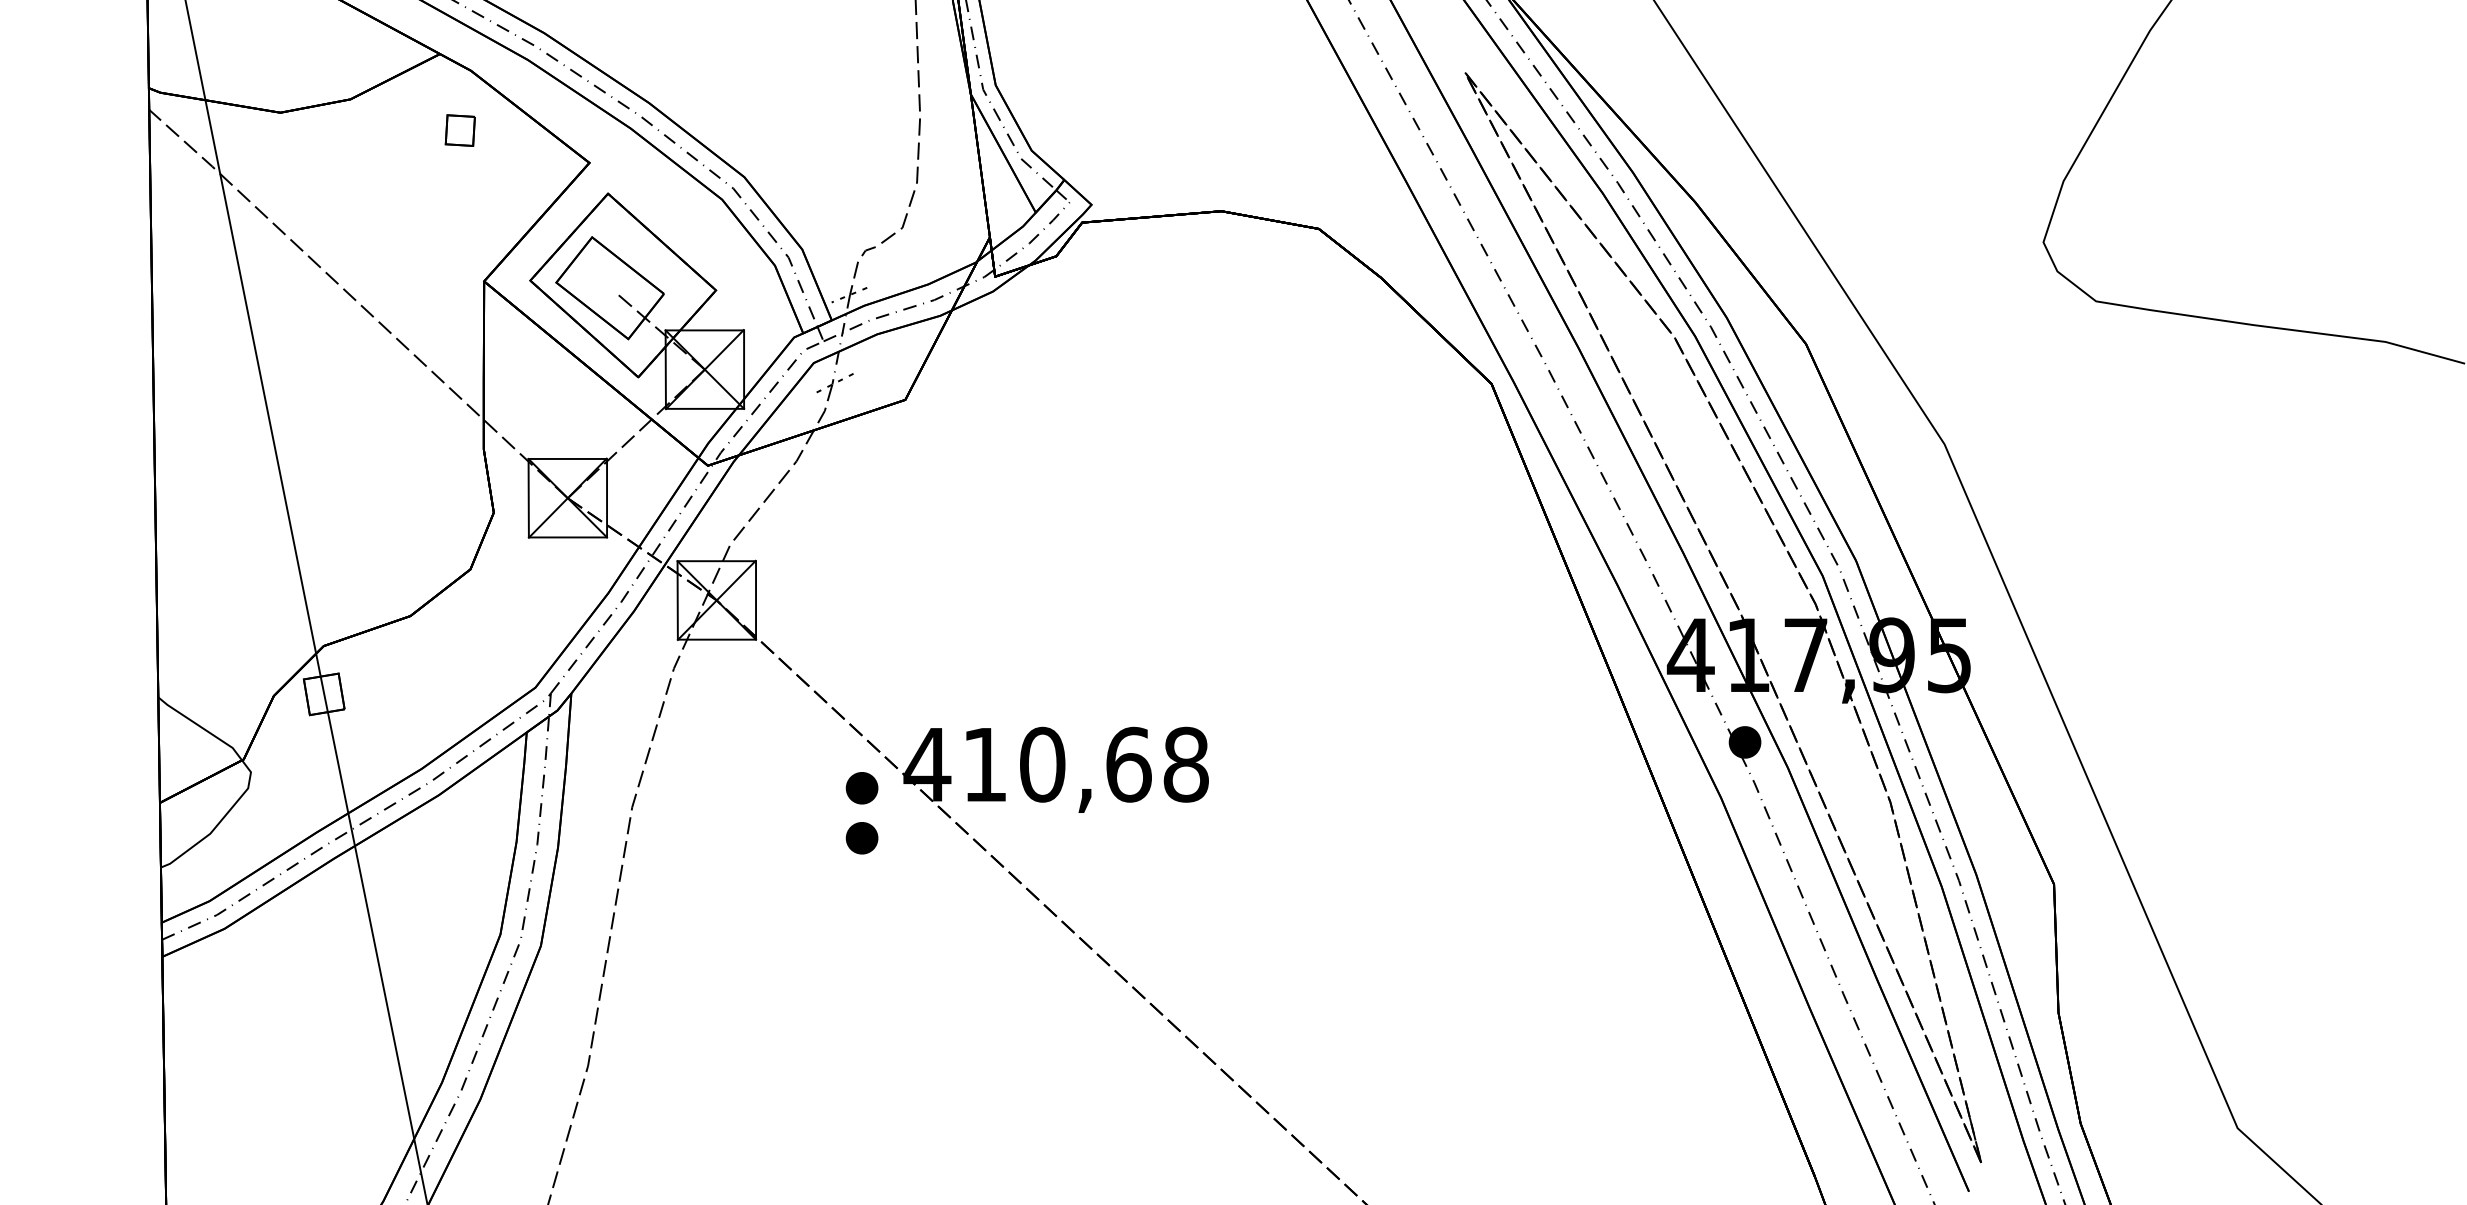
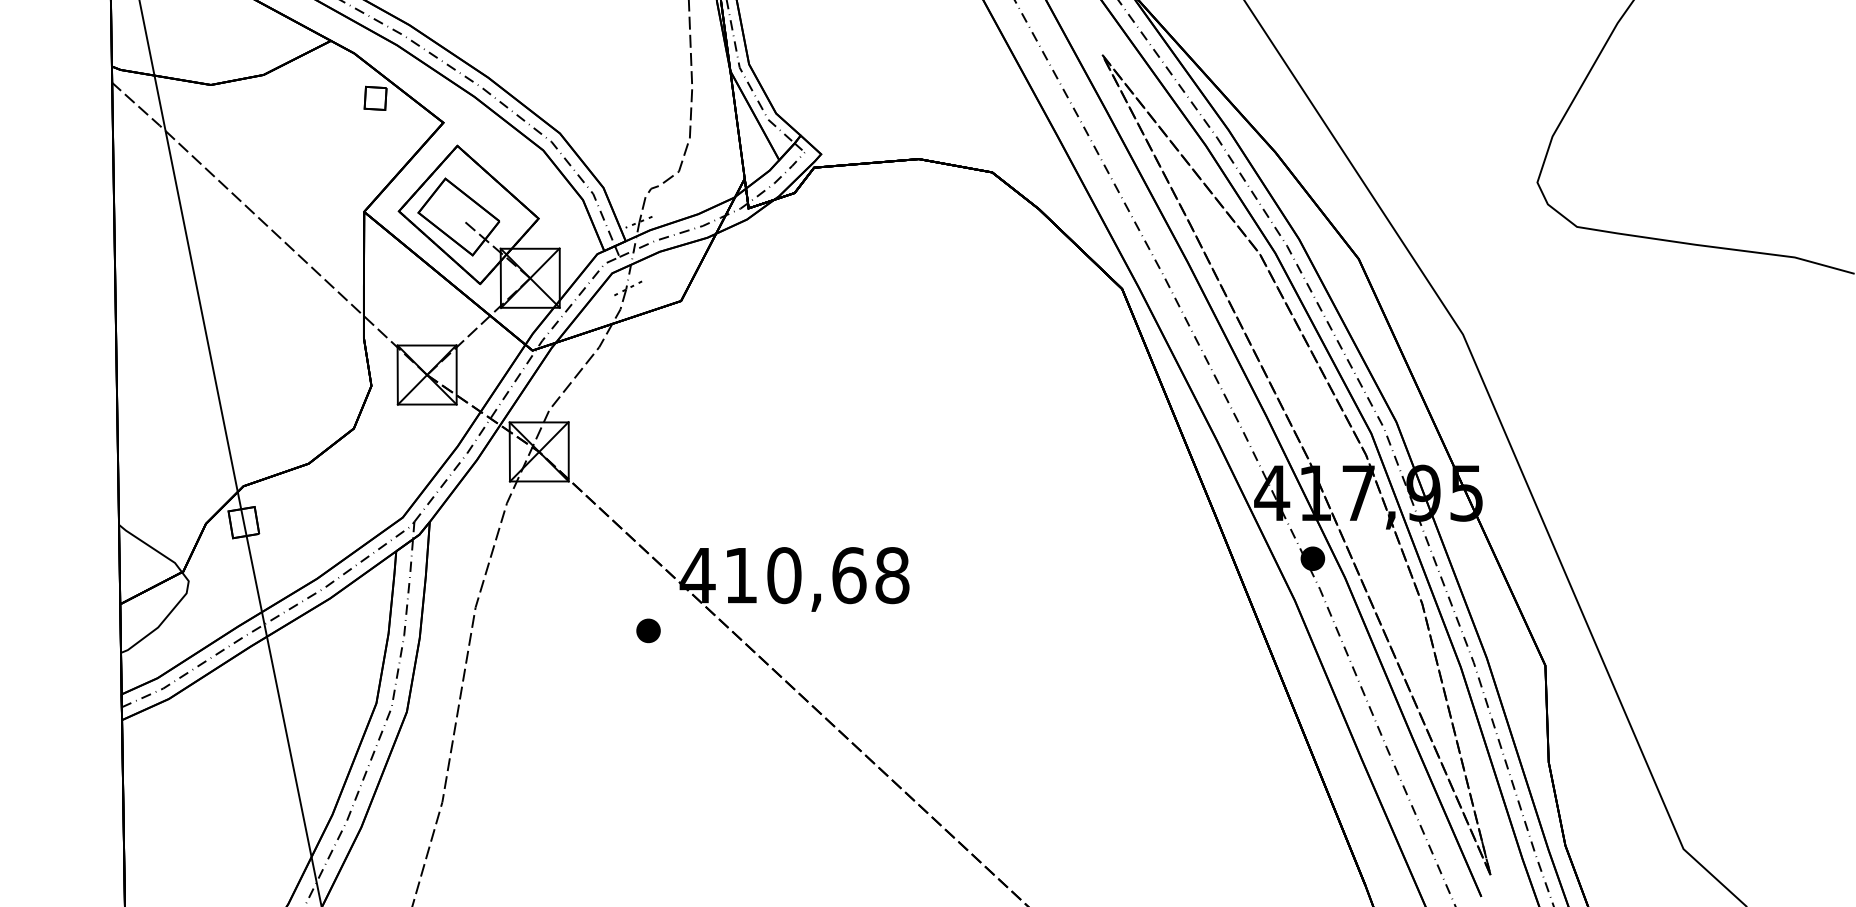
part: (459, 130) -> (374, 98), moved
part: (861, 788) -> (648, 593), removed

